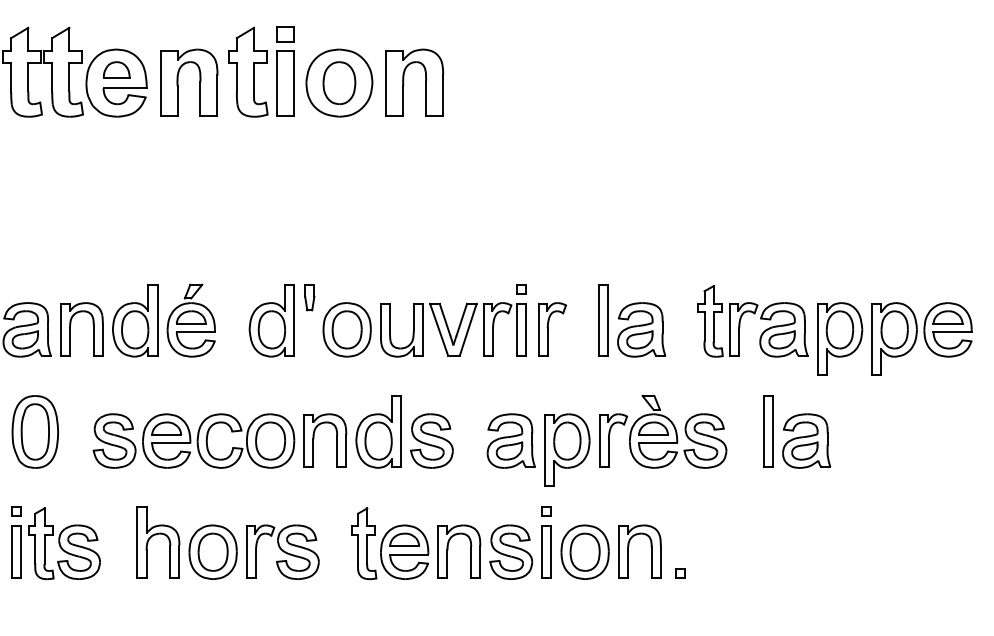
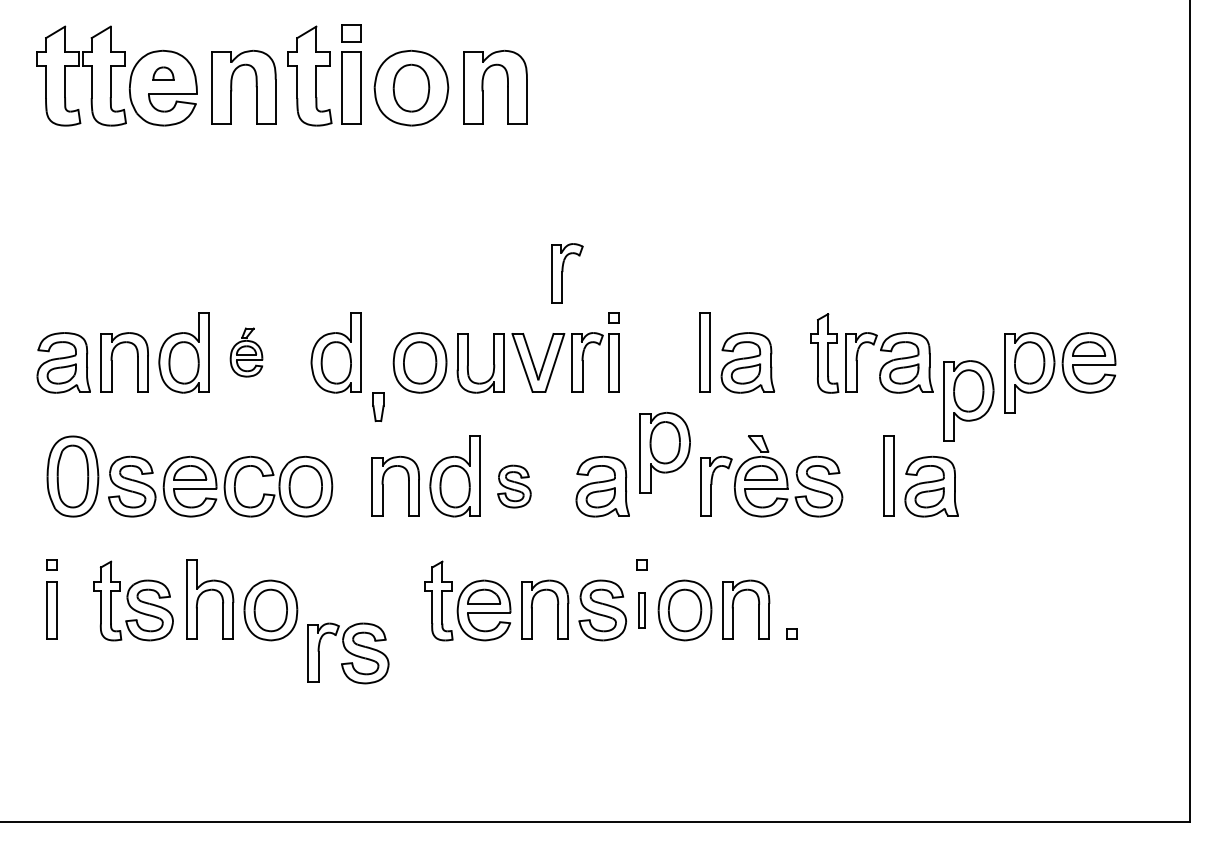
part: (116, 69) -> (163, 73), size x0.7
part: (309, 298) -> (378, 407), moved
part: (191, 320) -> (246, 352), size x0.6
part: (552, 329) -> (567, 273), moved
part: (839, 338) -> (968, 400), moved
part: (193, 440) -> (220, 486), moved
part: (431, 440) -> (514, 486), size x0.7
part: (566, 449) -> (664, 452), moved
part: (64, 543) -> (133, 600), moved
part: (282, 552) -> (348, 653), moved
part: (546, 552) -> (641, 610), size x0.6

